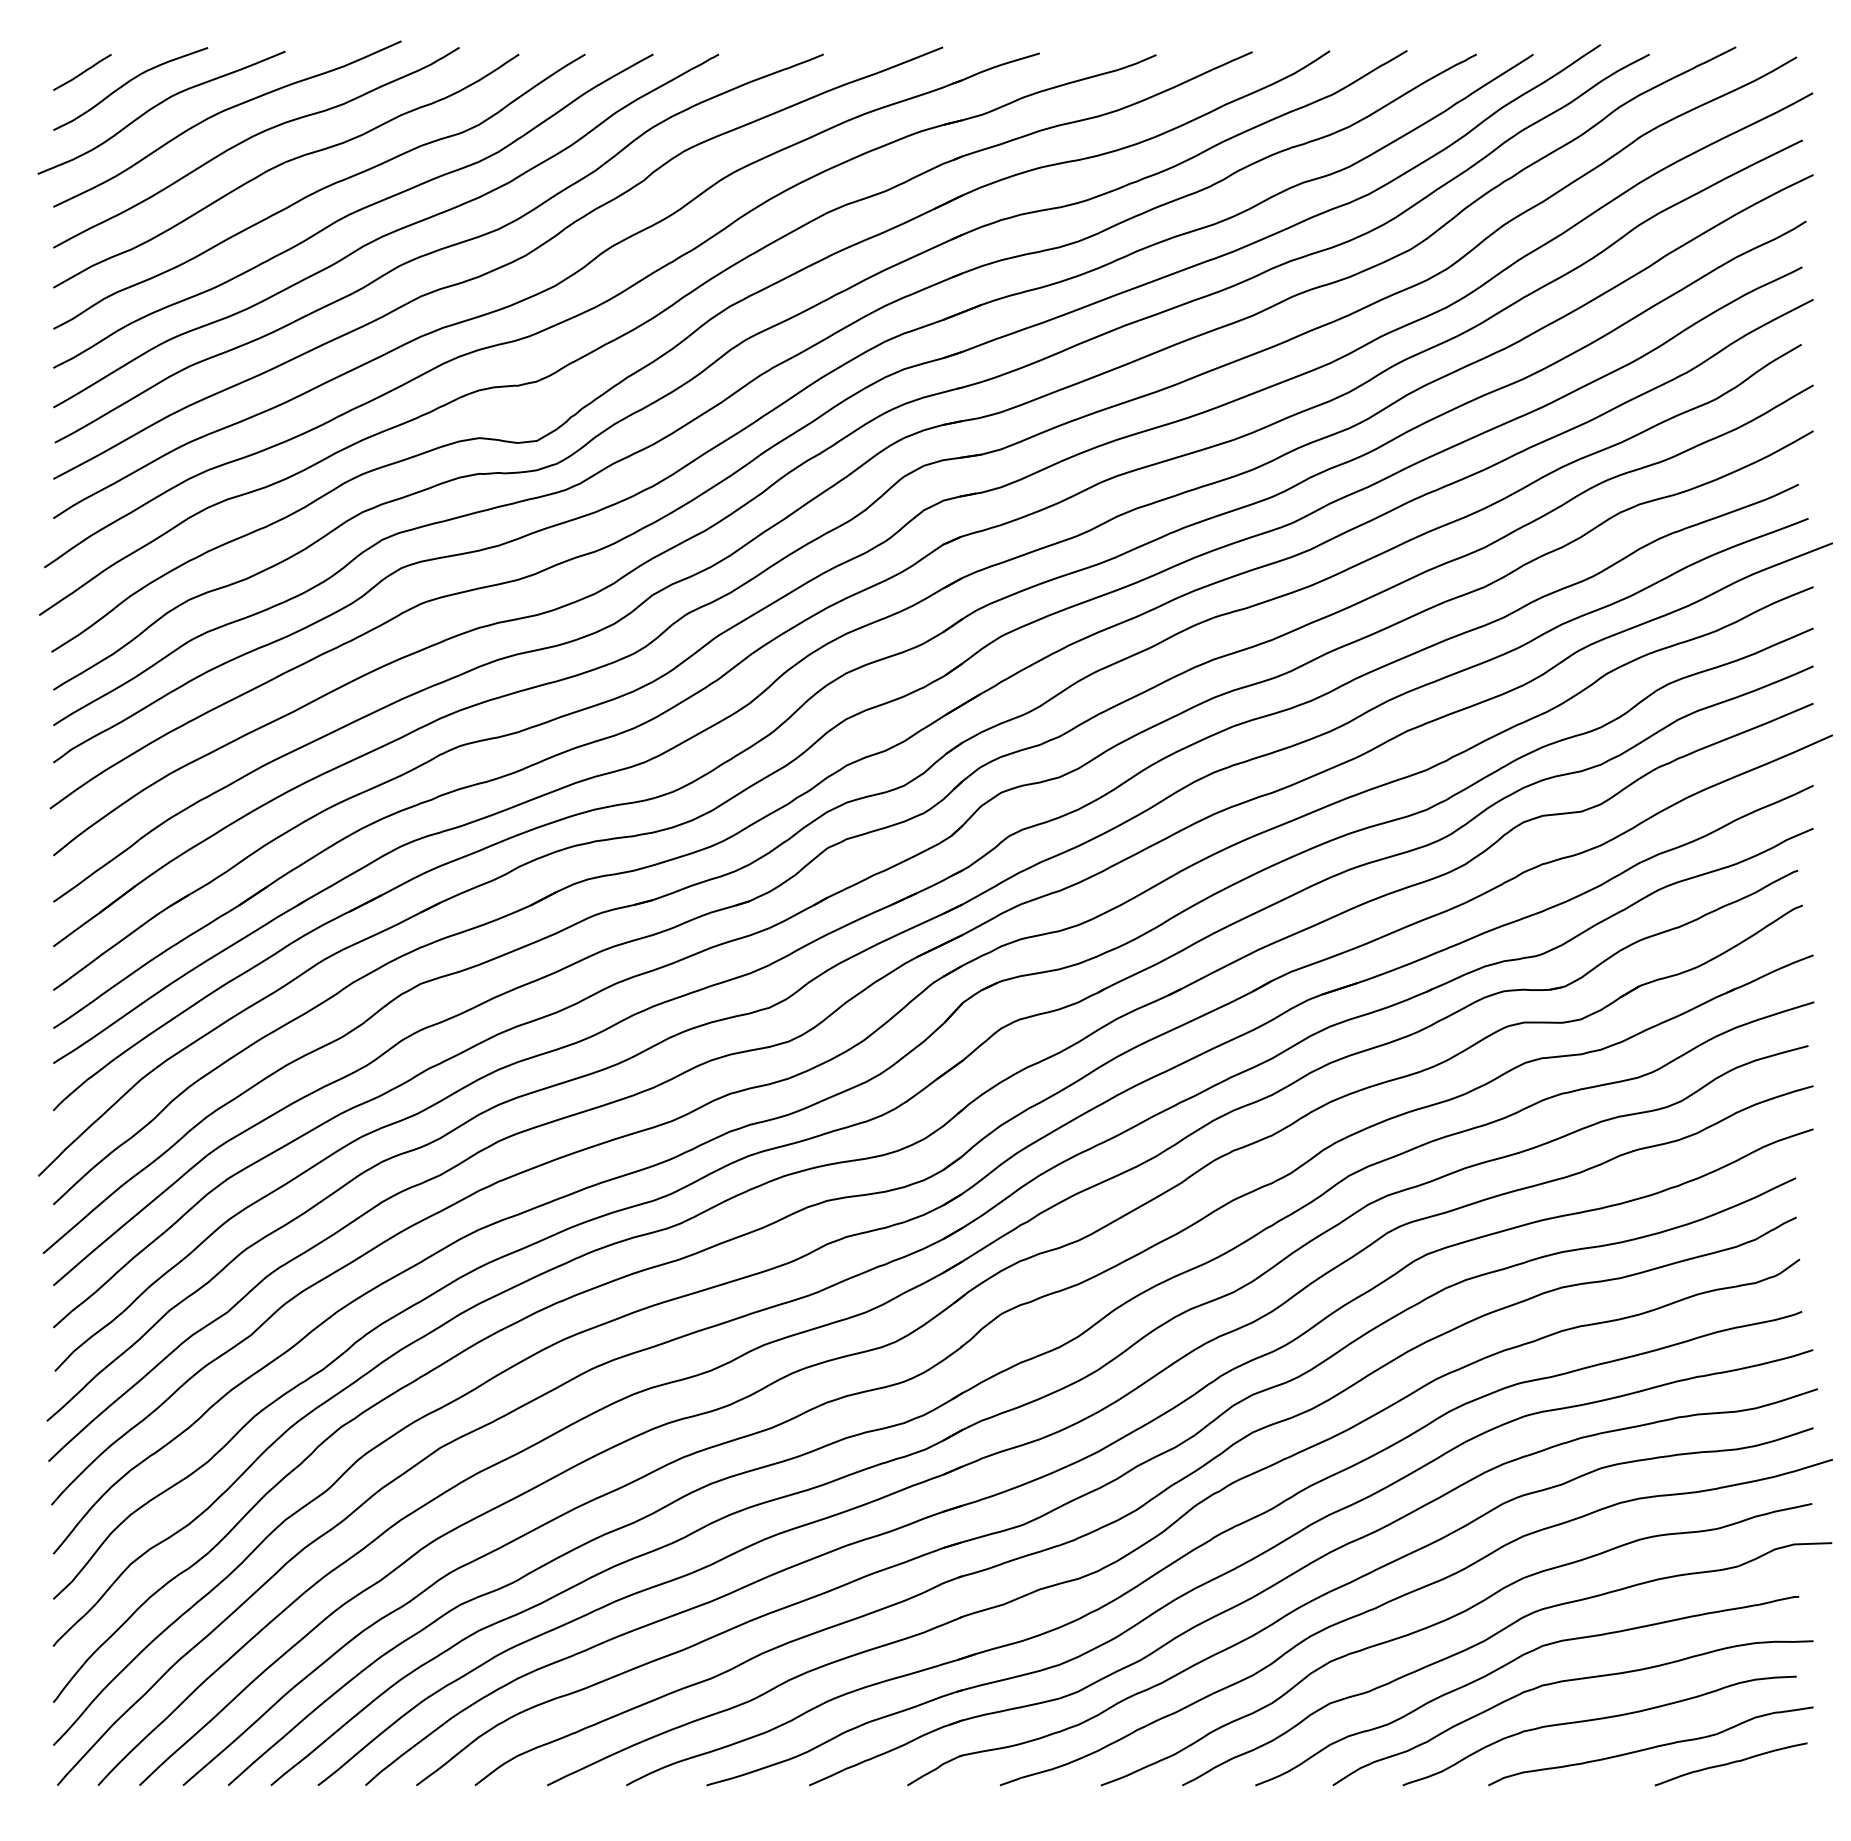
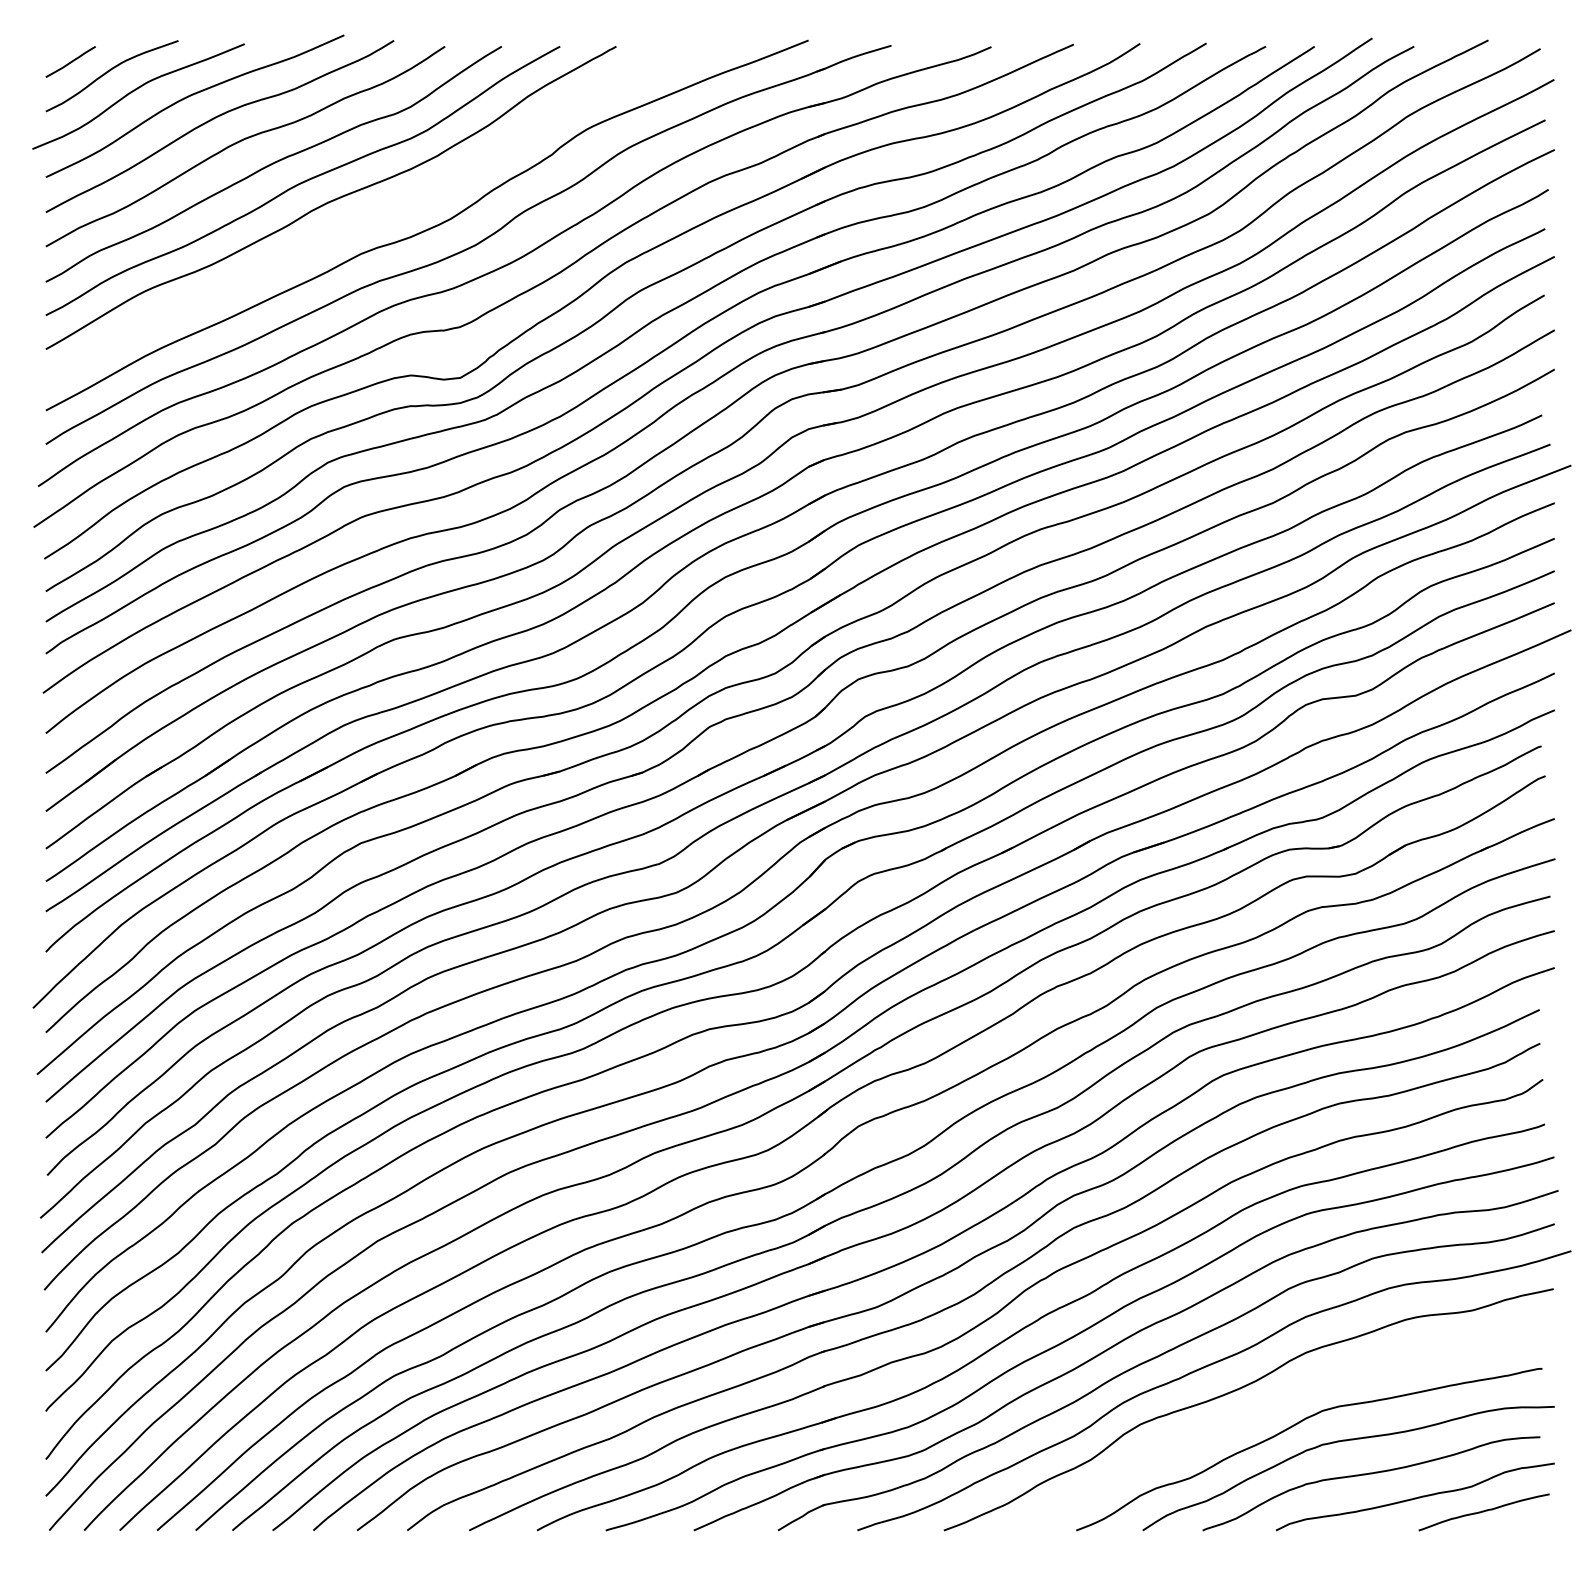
curve: (440, 248) -> (377, 212), removed
curve: (1491, 1638) -> (1278, 1404), removed

